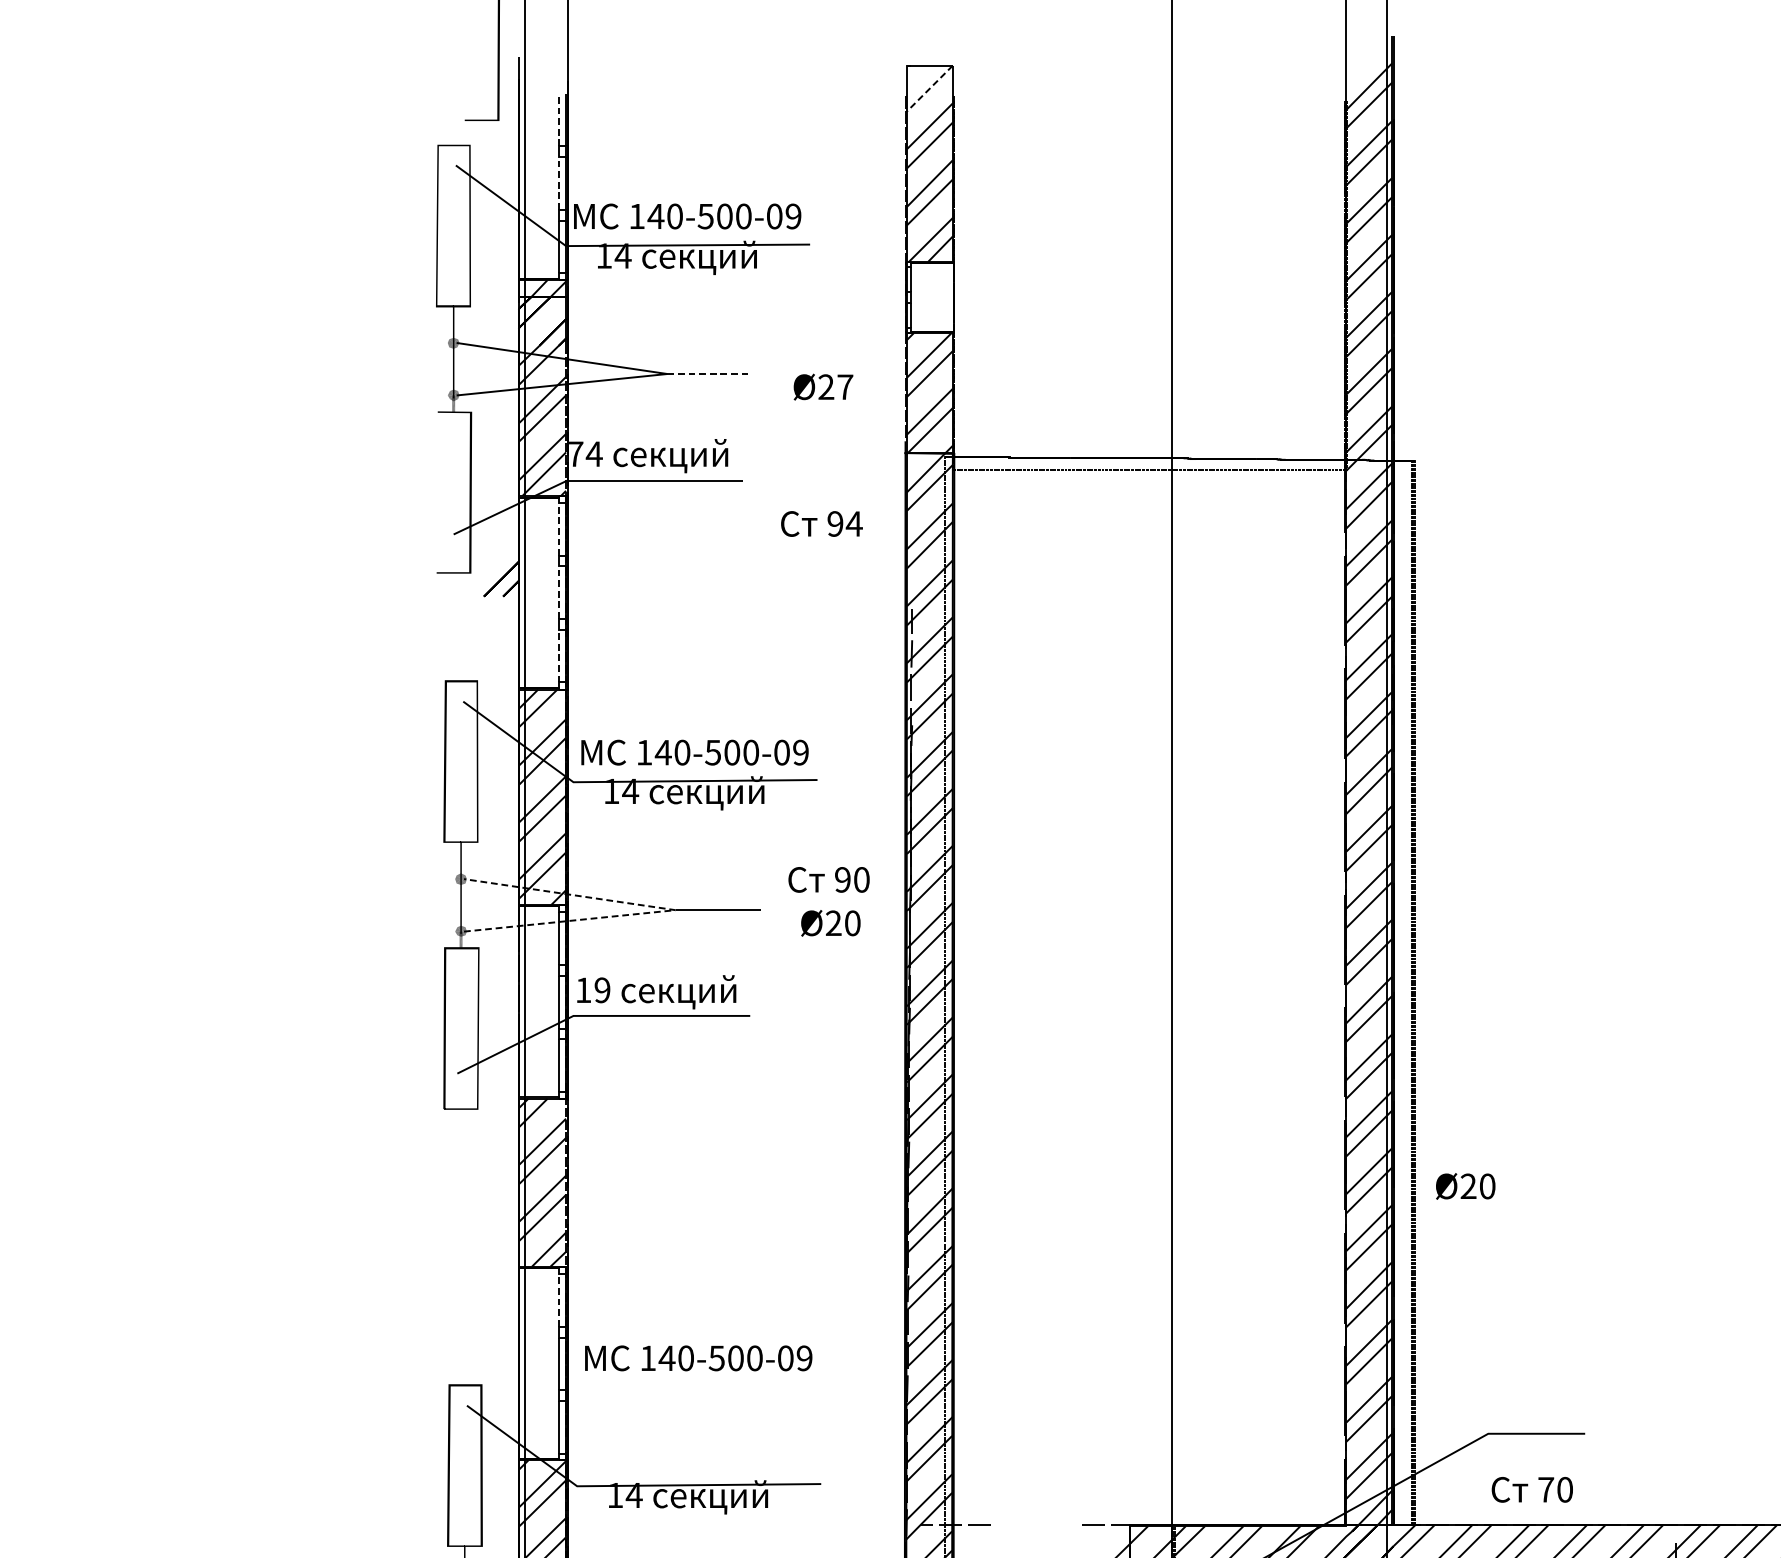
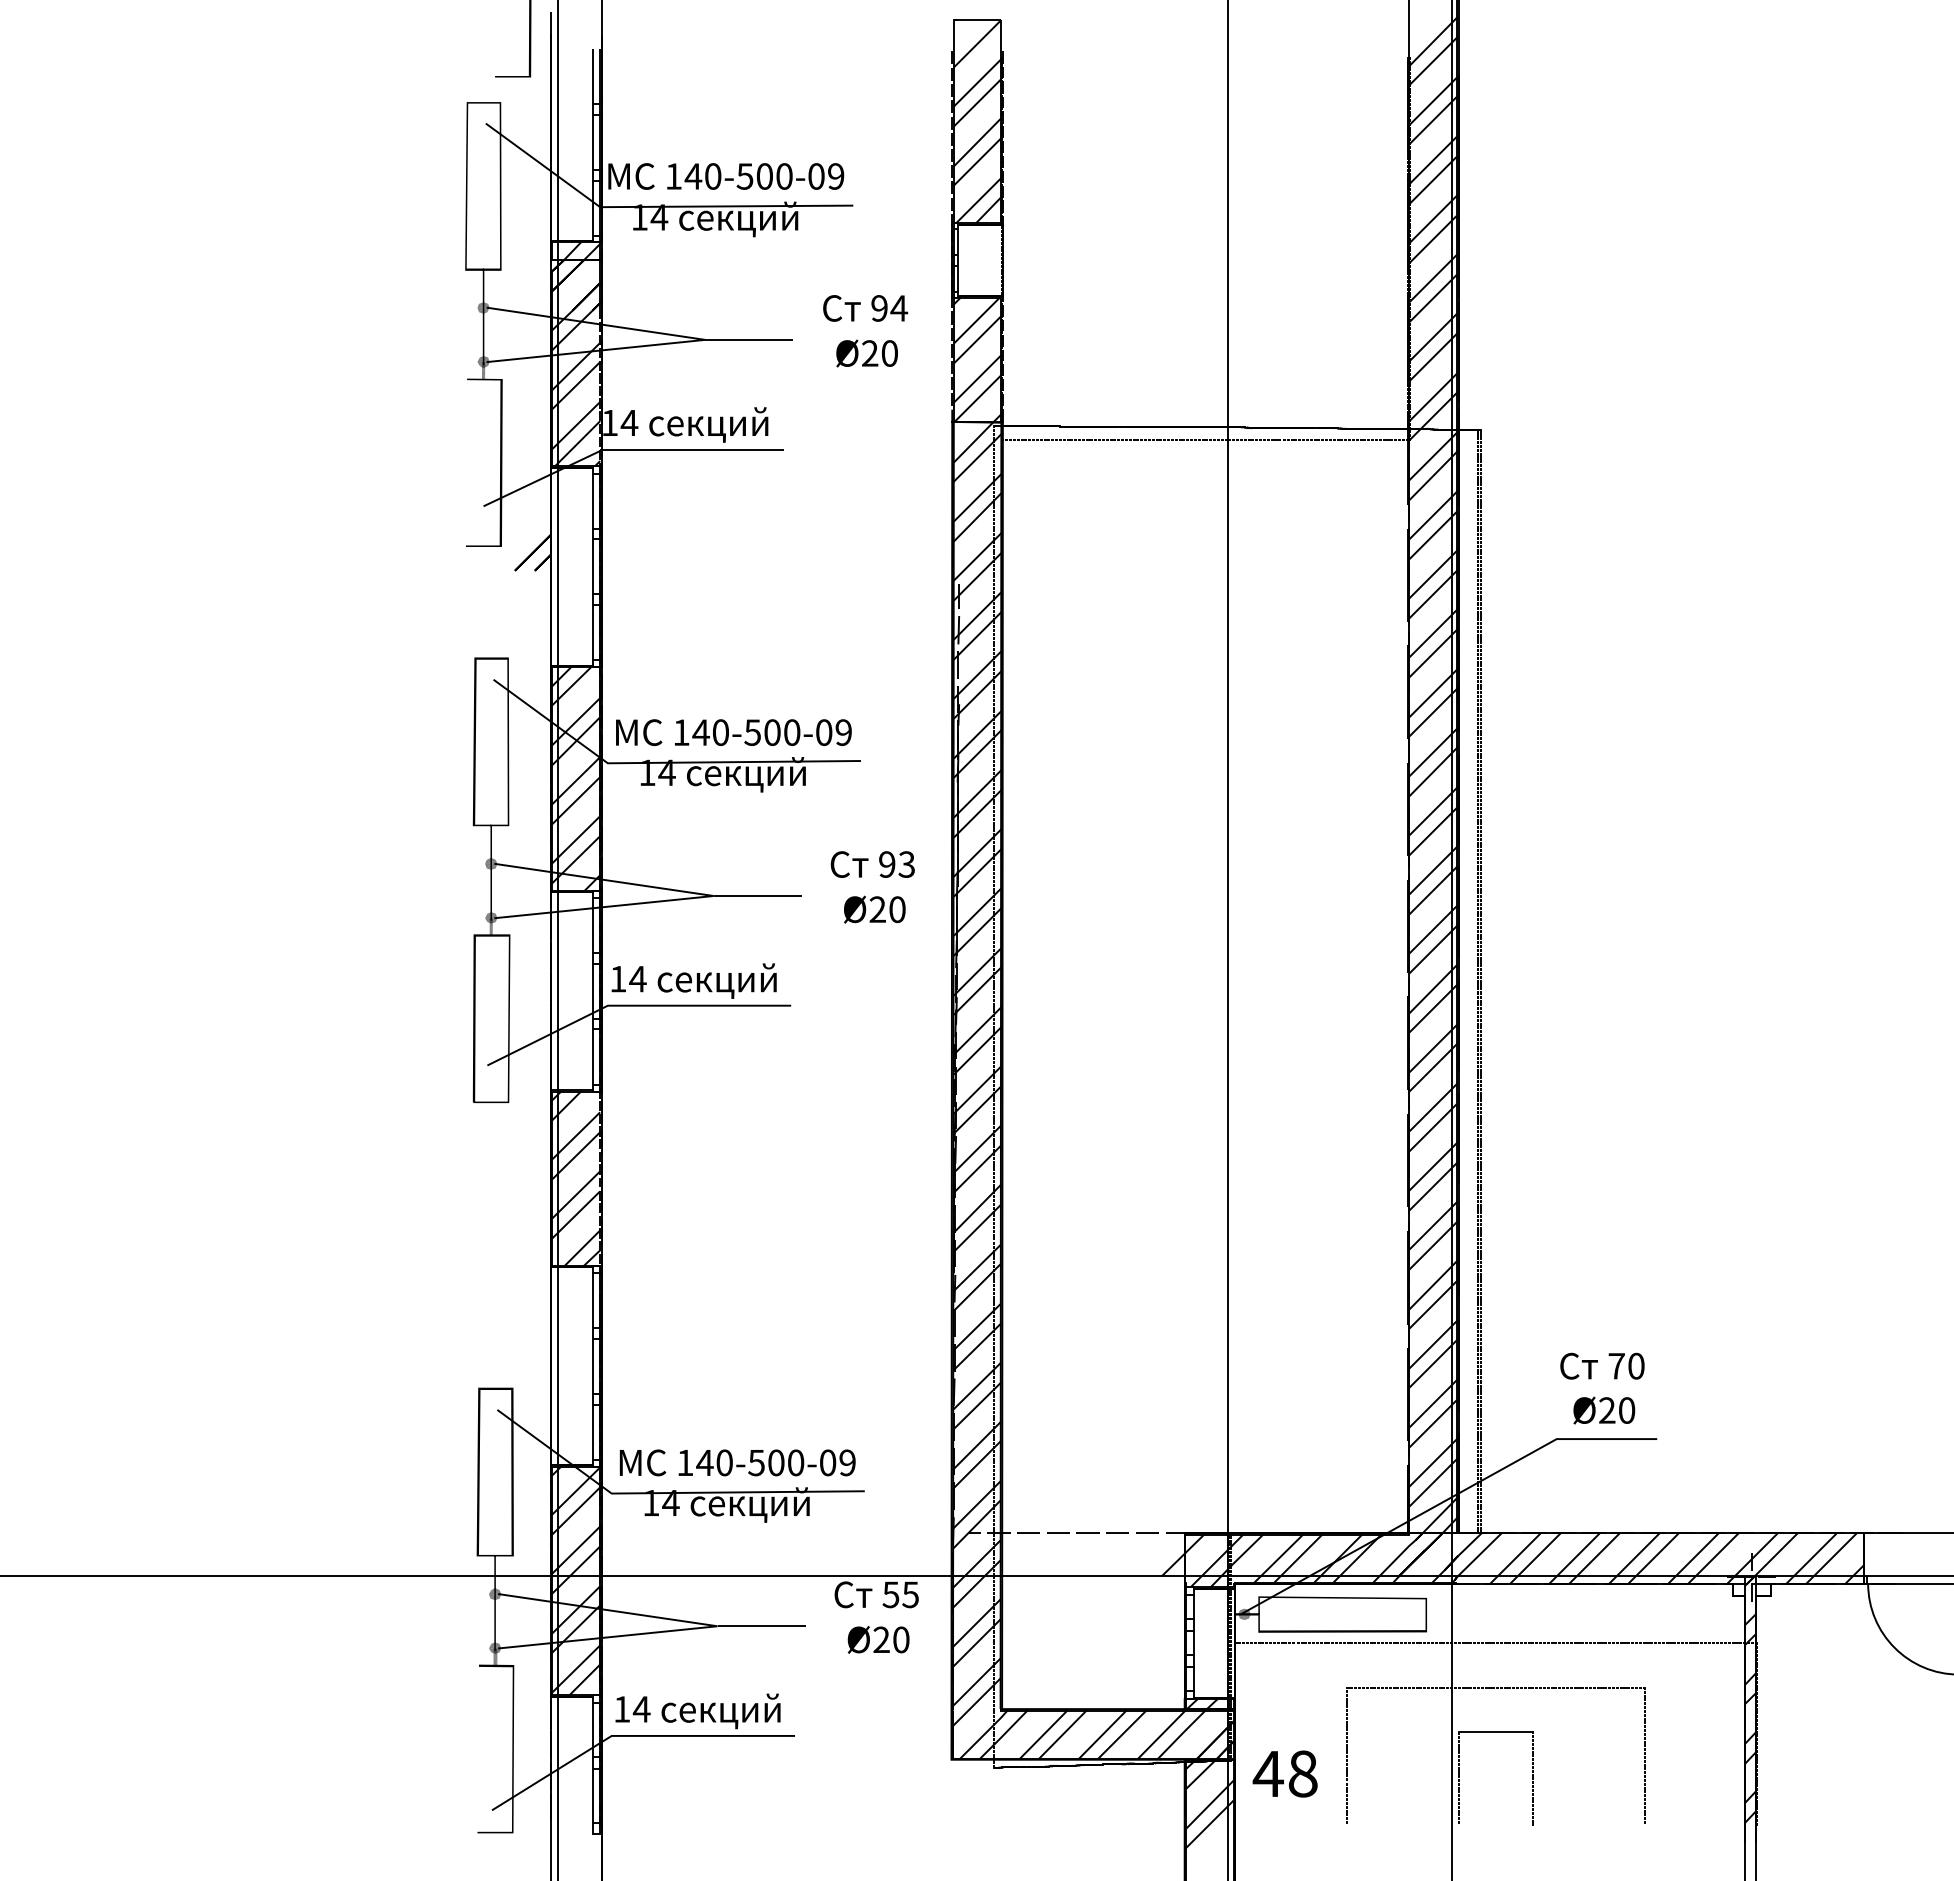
line: (929, 88) -> (977, 43), dashed -> solid
line: (558, 119) -> (592, 75), dashed -> solid
line: (558, 182) -> (592, 141), dashed -> solid
line: (710, 373) -> (749, 339), dashed -> solid
text: (845, 387) -> (889, 353), Ø27 -> Ø20
text: (576, 453) -> (610, 422), 74 -> 14
text: (821, 524) -> (865, 308), moved
line: (558, 528) -> (592, 500), dashed -> solid
line: (558, 592) -> (592, 566), dashed -> solid
line: (558, 656) -> (592, 632), dashed -> solid
text: (861, 879) -> (906, 864), 90 -> 93
line: (675, 910) -> (713, 896), dashed -> solid
text: (602, 989) -> (637, 978), 19 -> 14
text: (1465, 1186) -> (1604, 1410), moved
line: (558, 1300) -> (592, 1300), dashed -> solid
text: (698, 1357) -> (737, 1462), moved
text: (1532, 1489) -> (1602, 1365), moved
line: (1035, 1523) -> (1087, 1532), added

